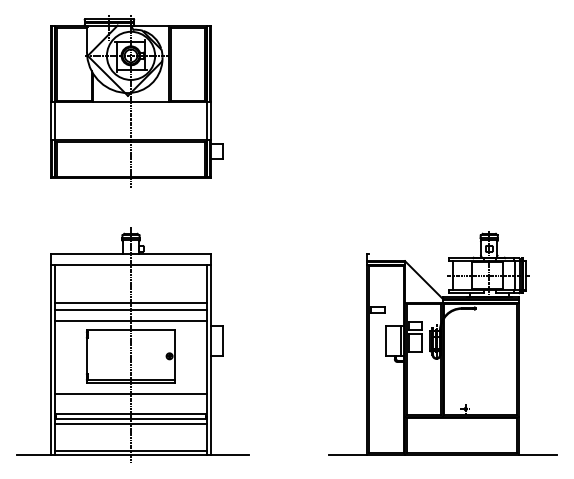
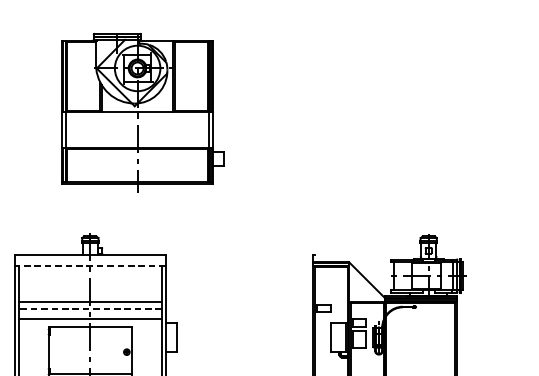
part: (136, 101) -> (142, 111), moved
line: (131, 264) -> (90, 265), solid -> dashed
line: (131, 310) -> (90, 308), solid -> dashed

